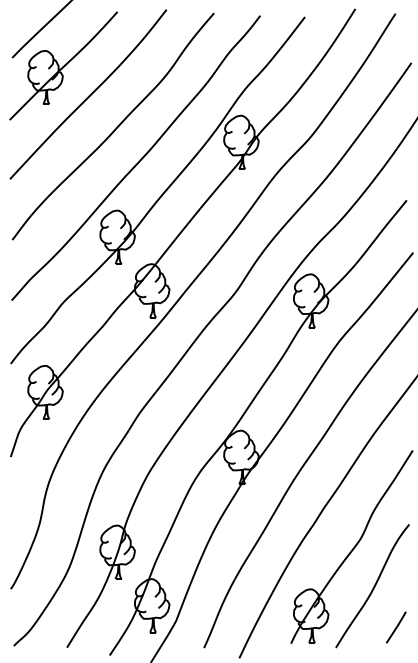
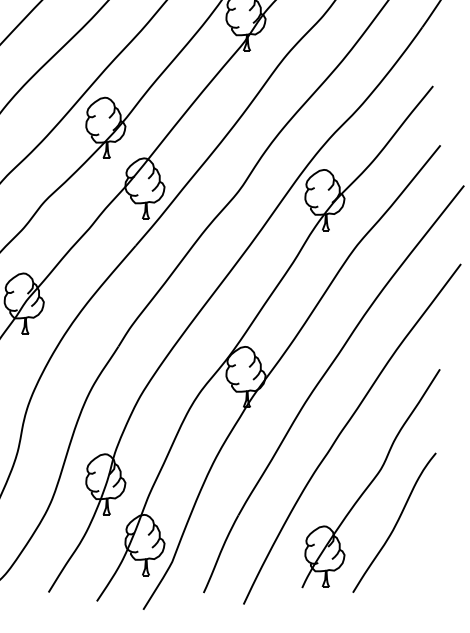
line: (395, 627) -> (420, 569), removed

